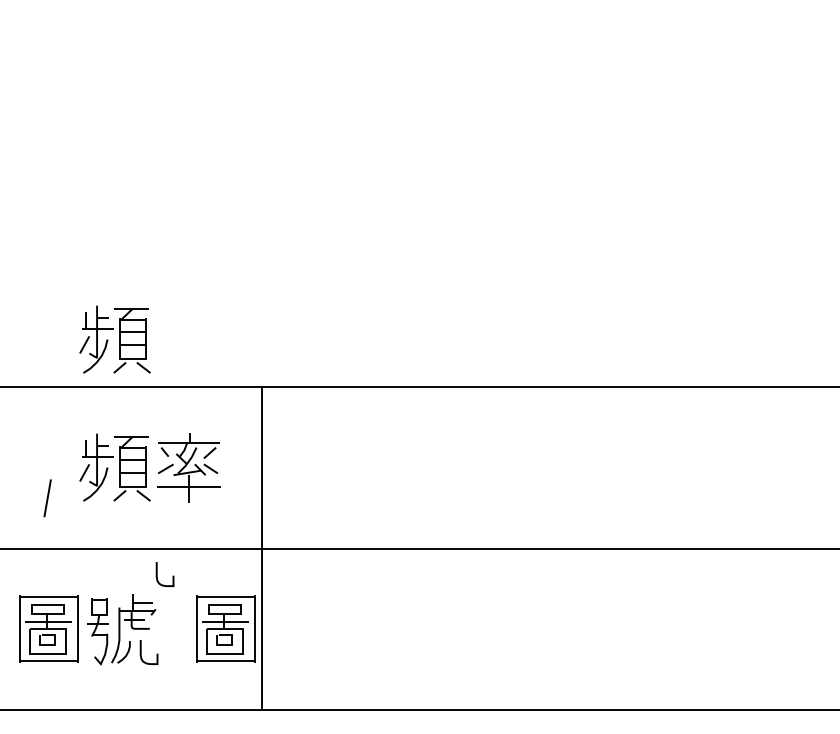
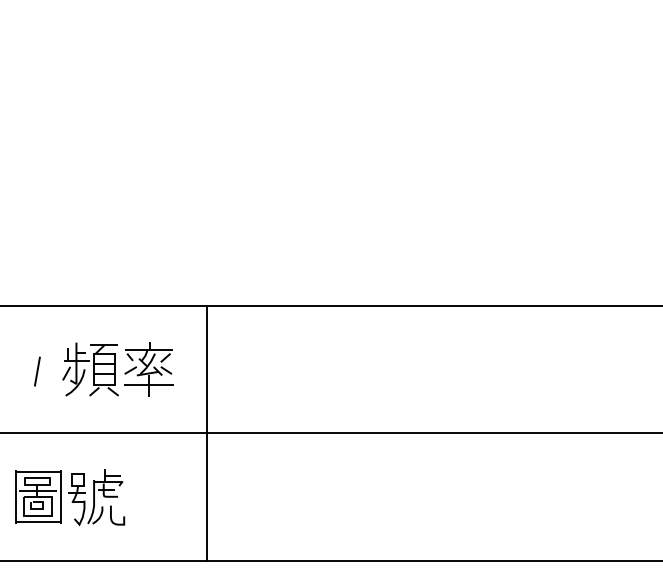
part: (114, 339) -> (90, 268), removed
line: (47, 498) -> (37, 371), moved
curve: (157, 574) -> (124, 453), removed
part: (225, 628) -> (177, 496), removed

